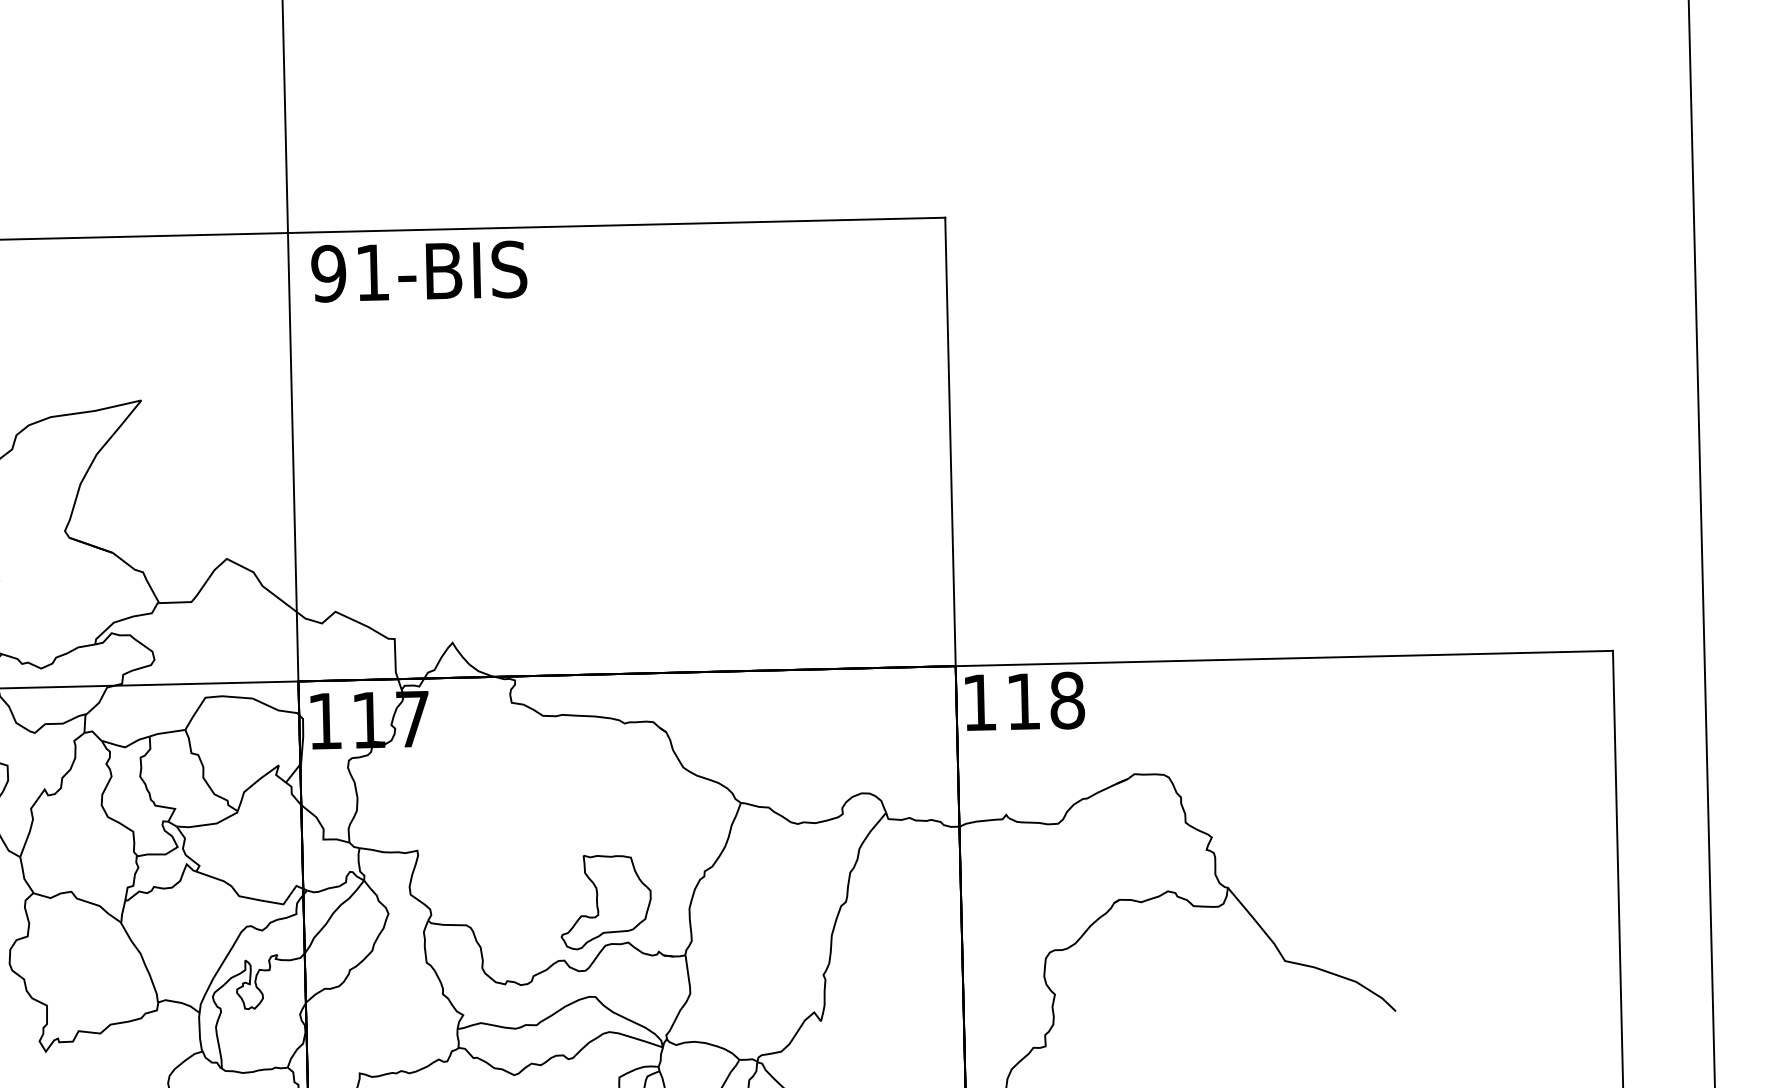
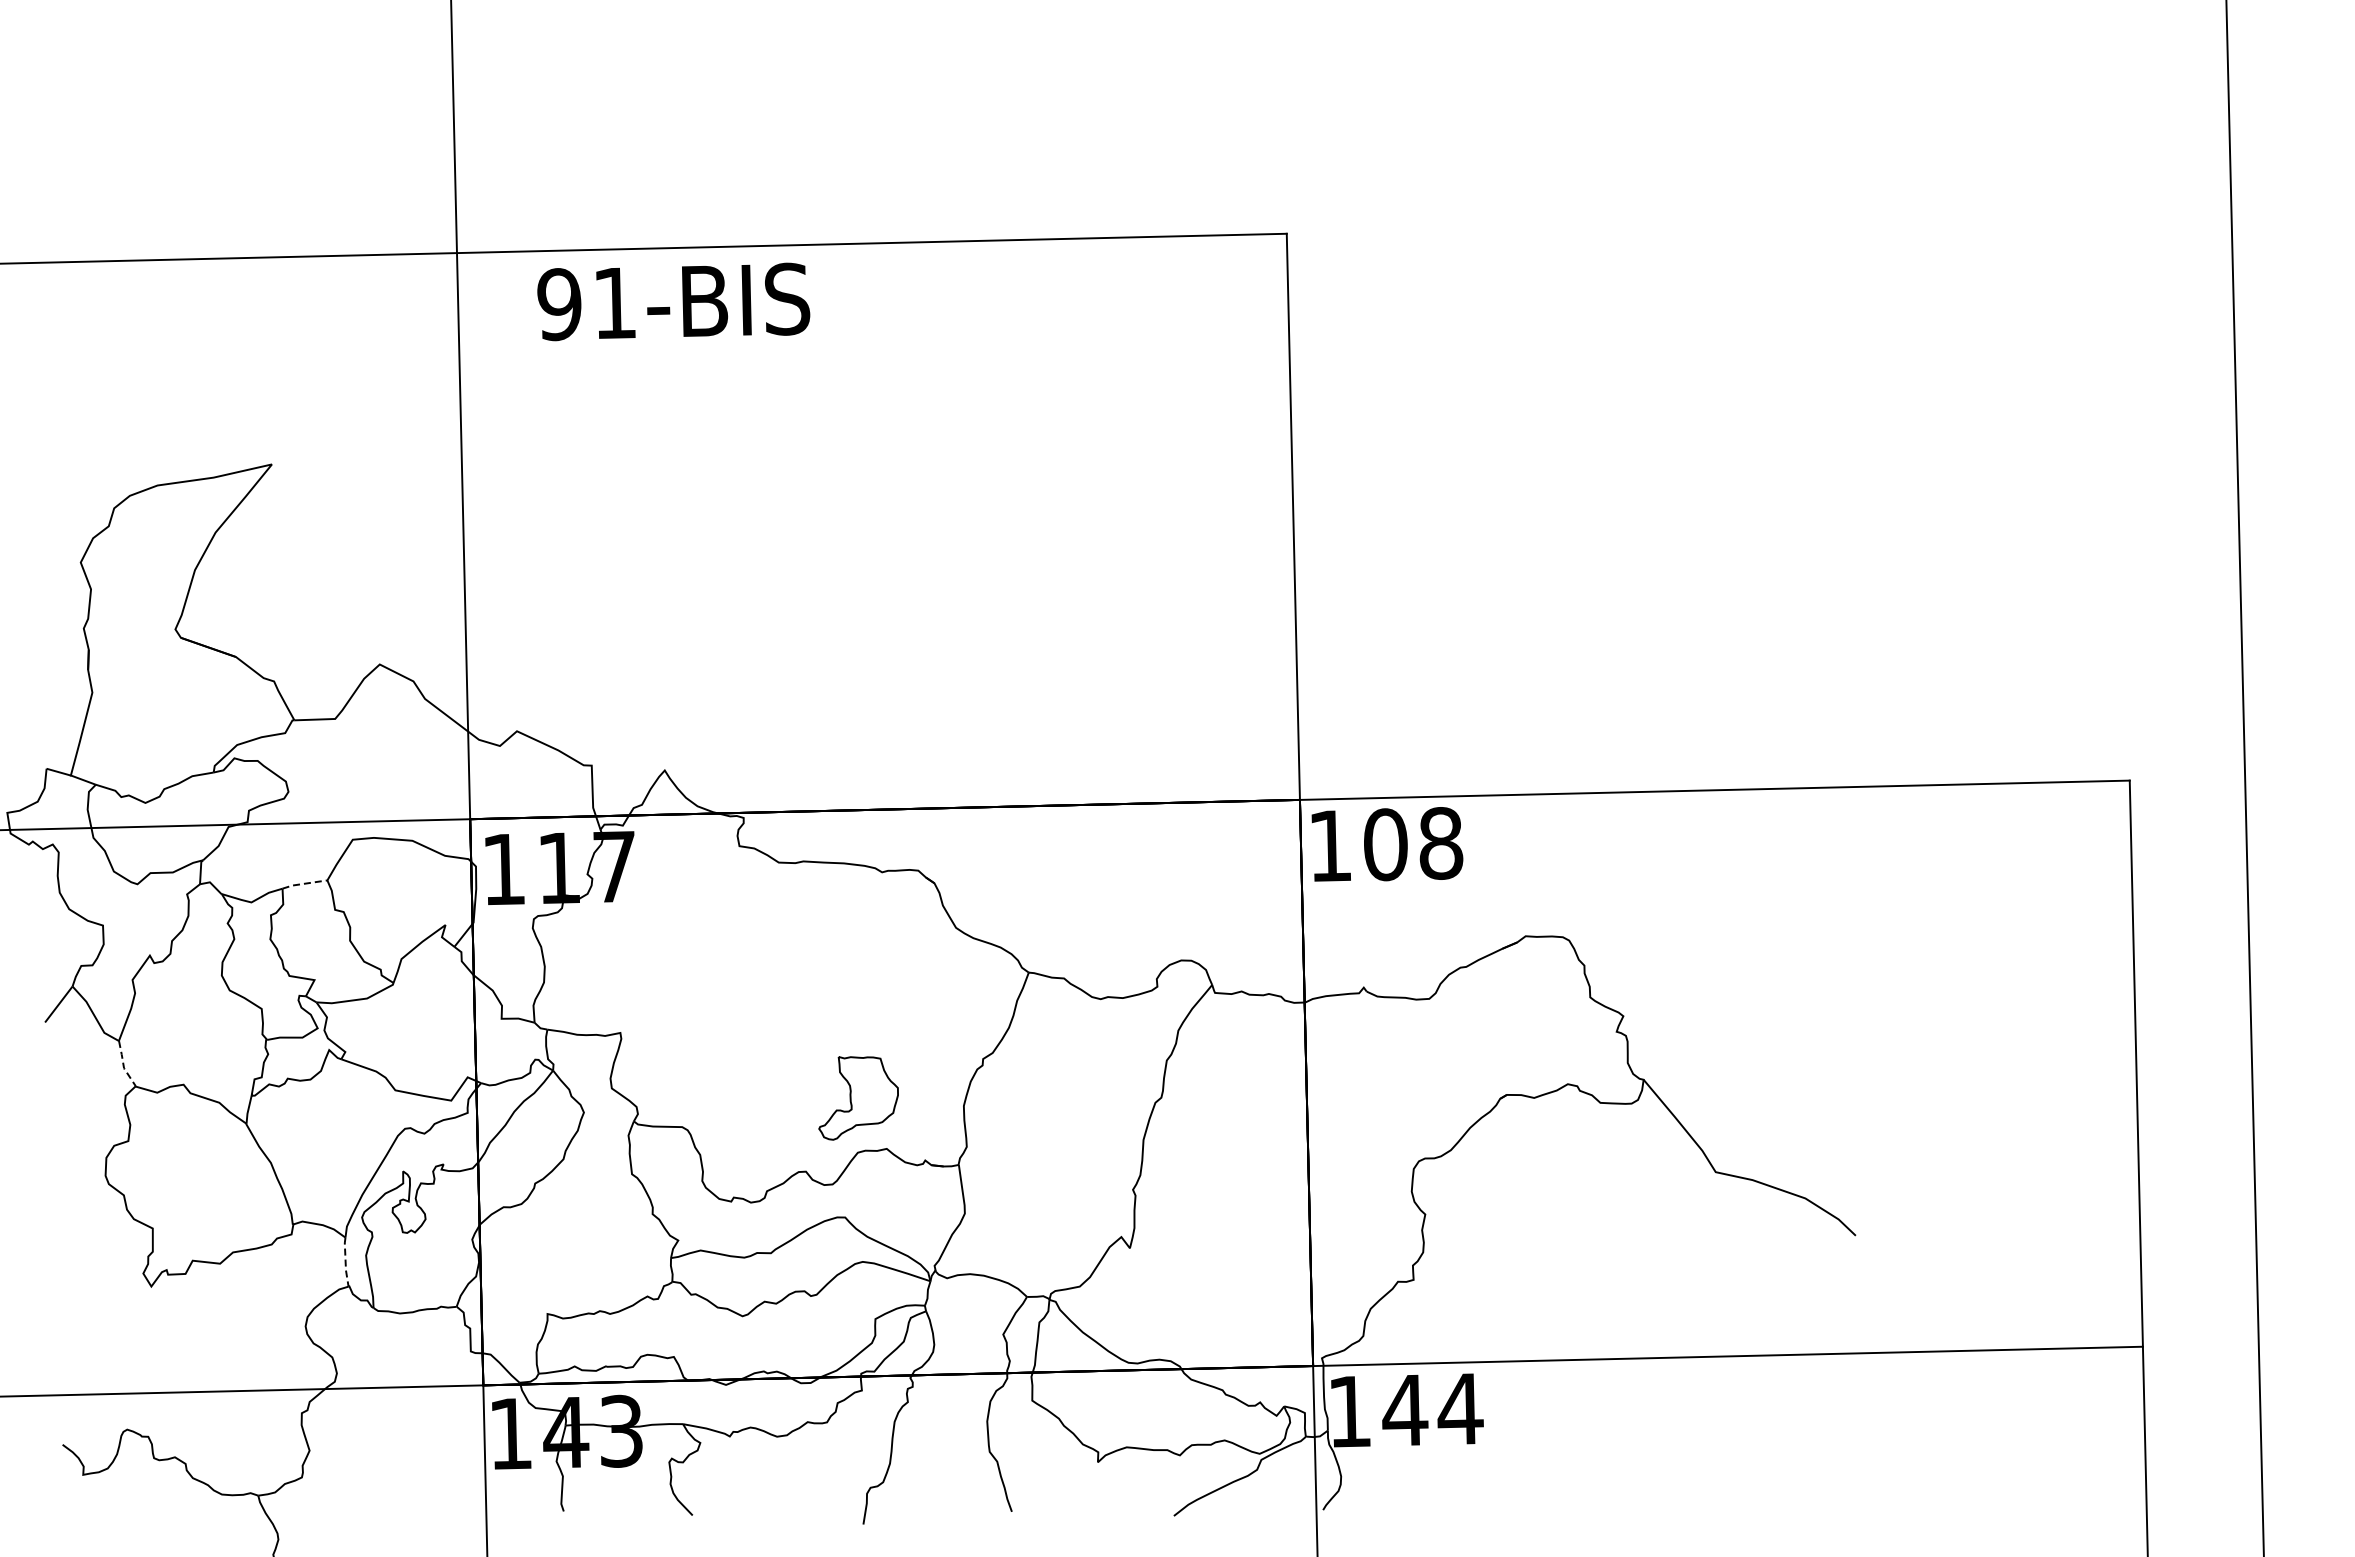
text: (419, 271) -> (673, 301), moved
text: (1023, 701) -> (1385, 844), 118 -> 108
line: (166, 732) -> (303, 883), solid -> dashed
line: (23, 876) -> (123, 1065), solid -> dashed
part: (606, 902) -> (858, 1098), size x0.7
line: (199, 1032) -> (345, 1262), solid -> dashed

